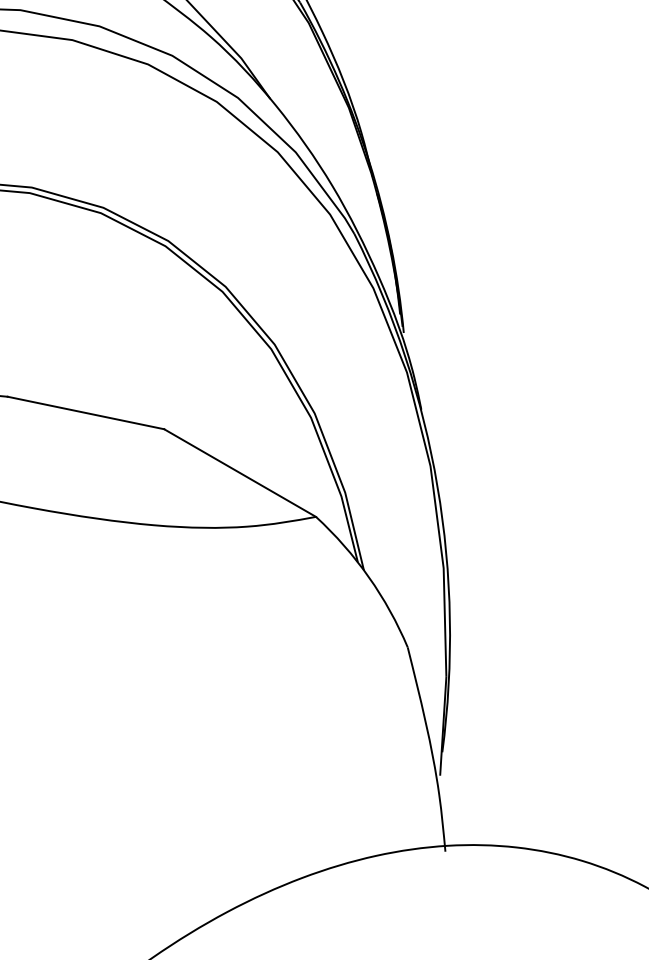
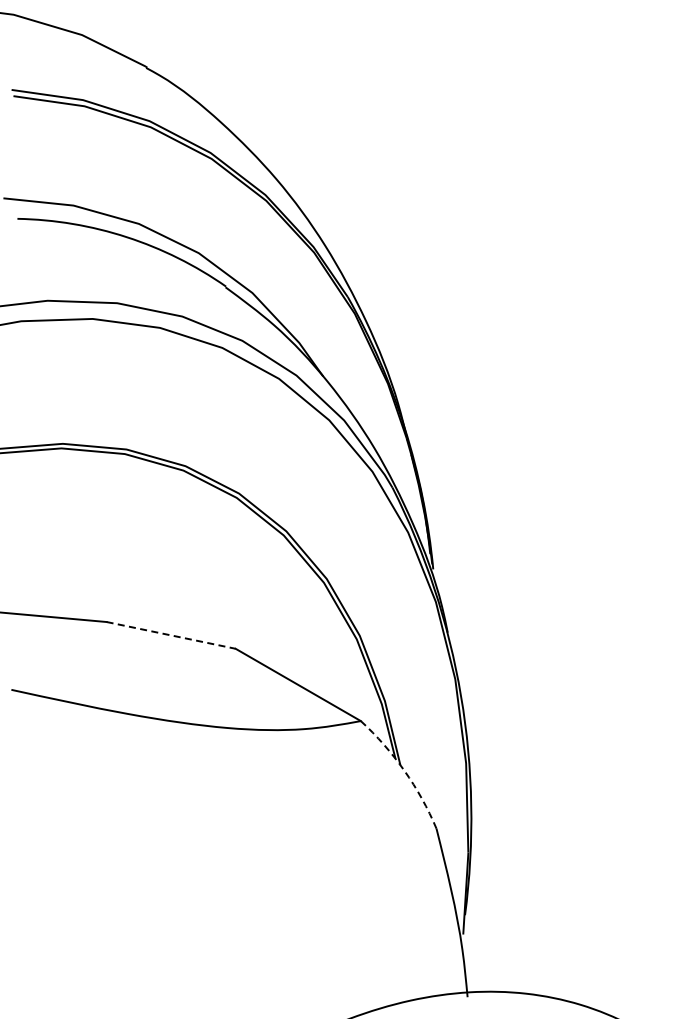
line: (86, 413) -> (171, 635), solid -> dashed
arc: (368, 576) -> (404, 770), solid -> dashed

